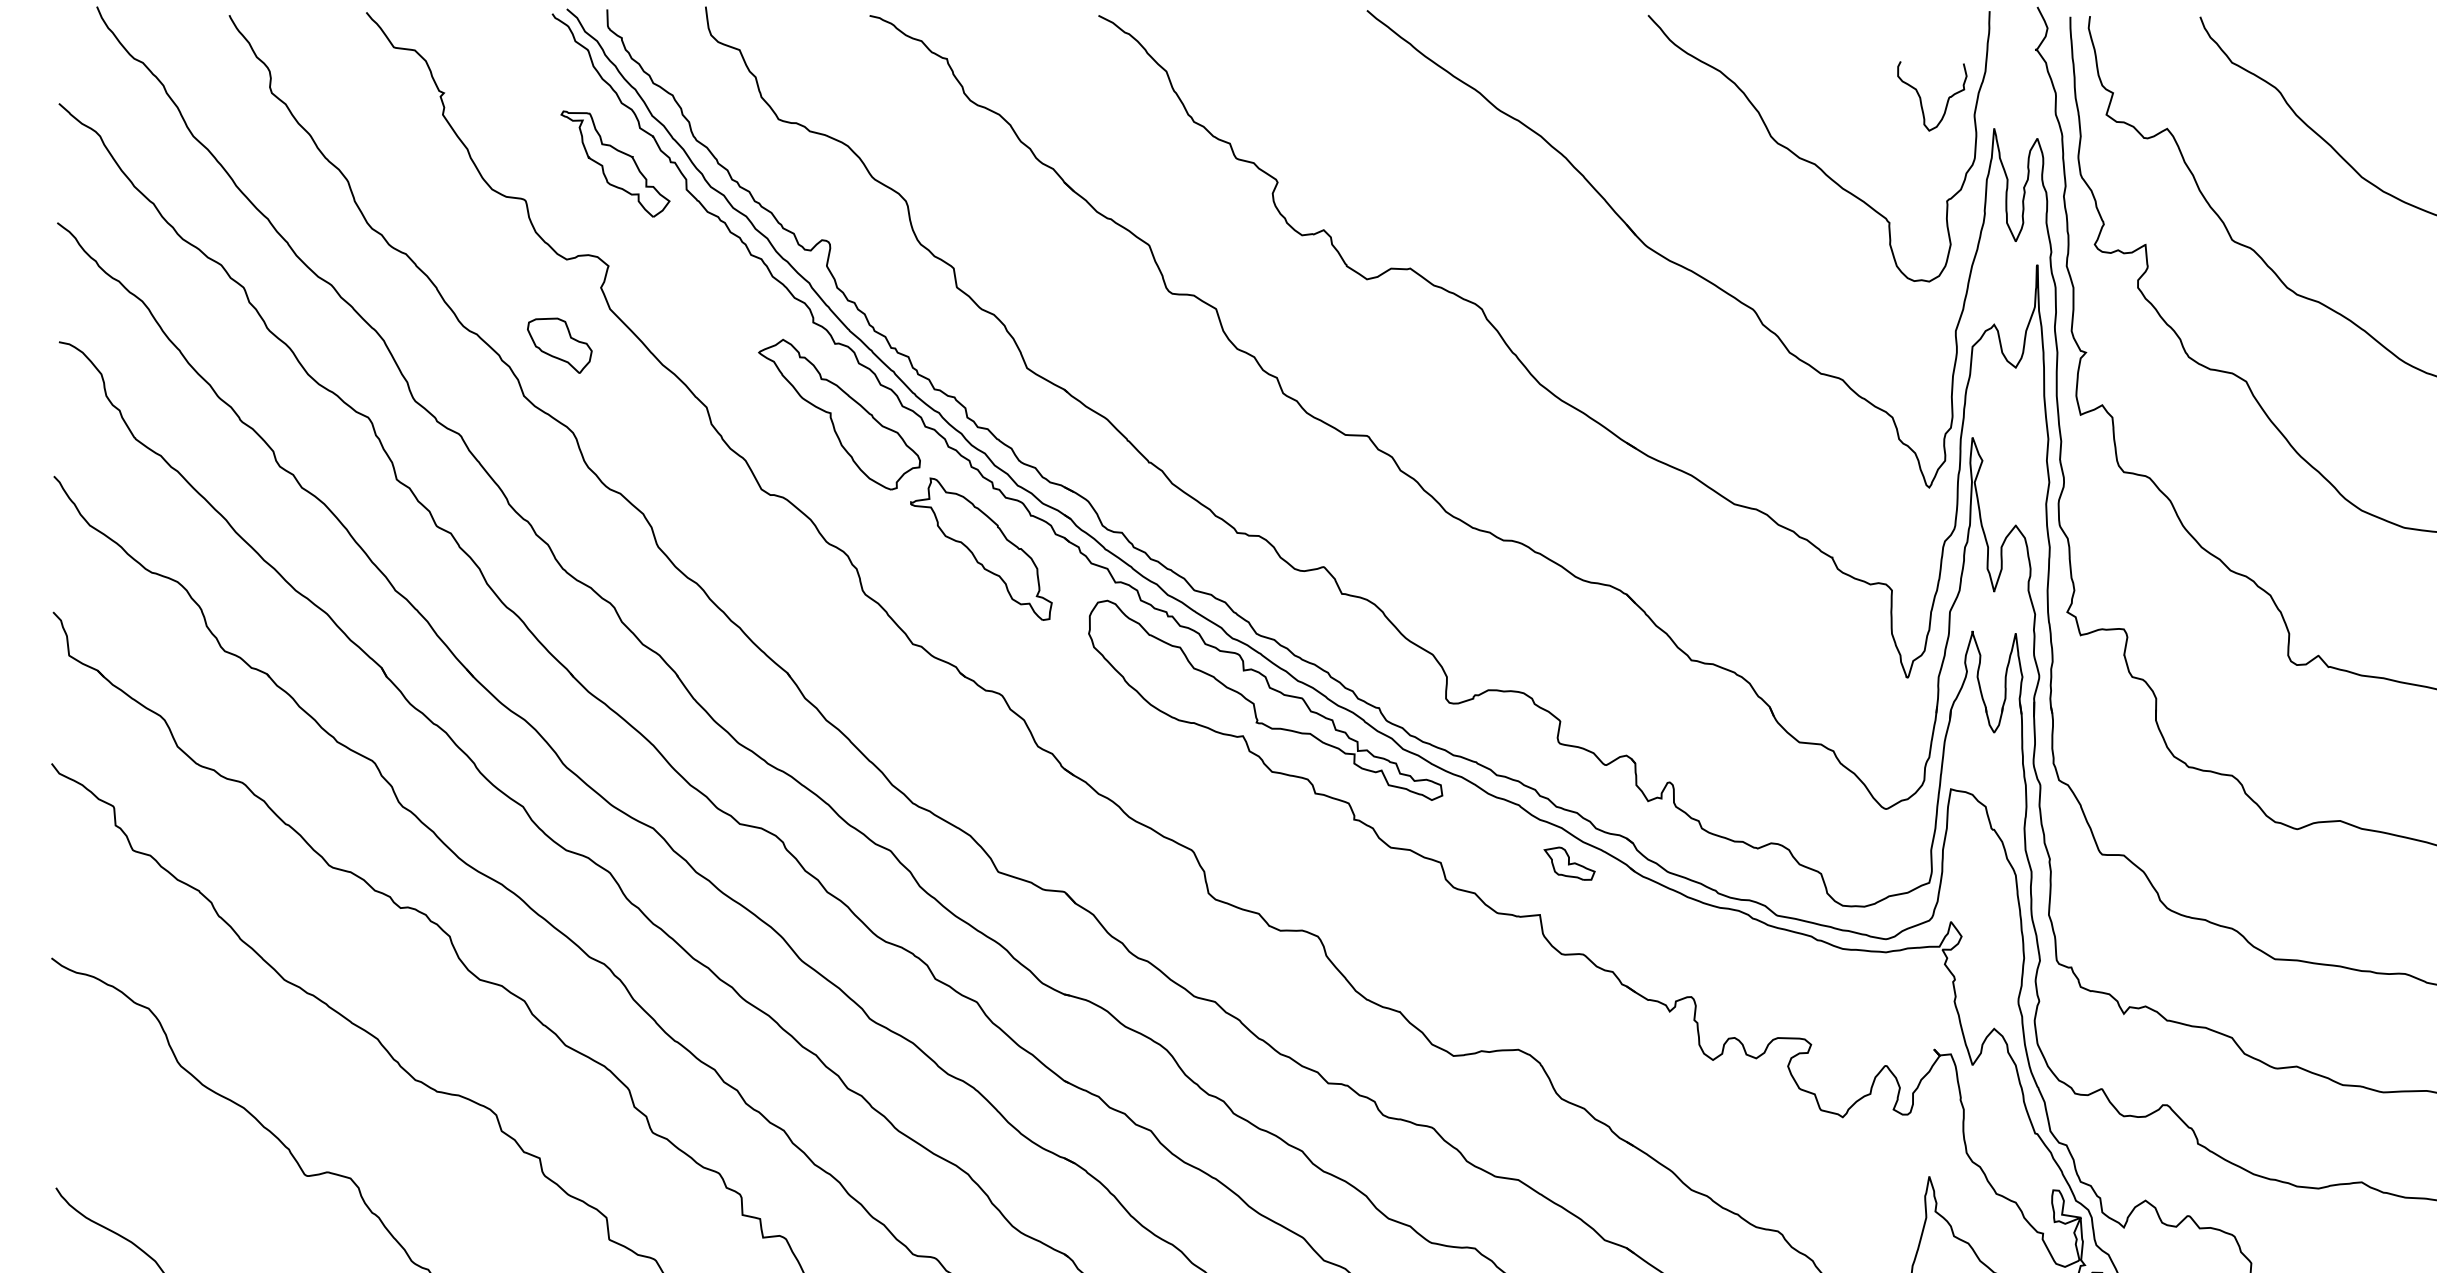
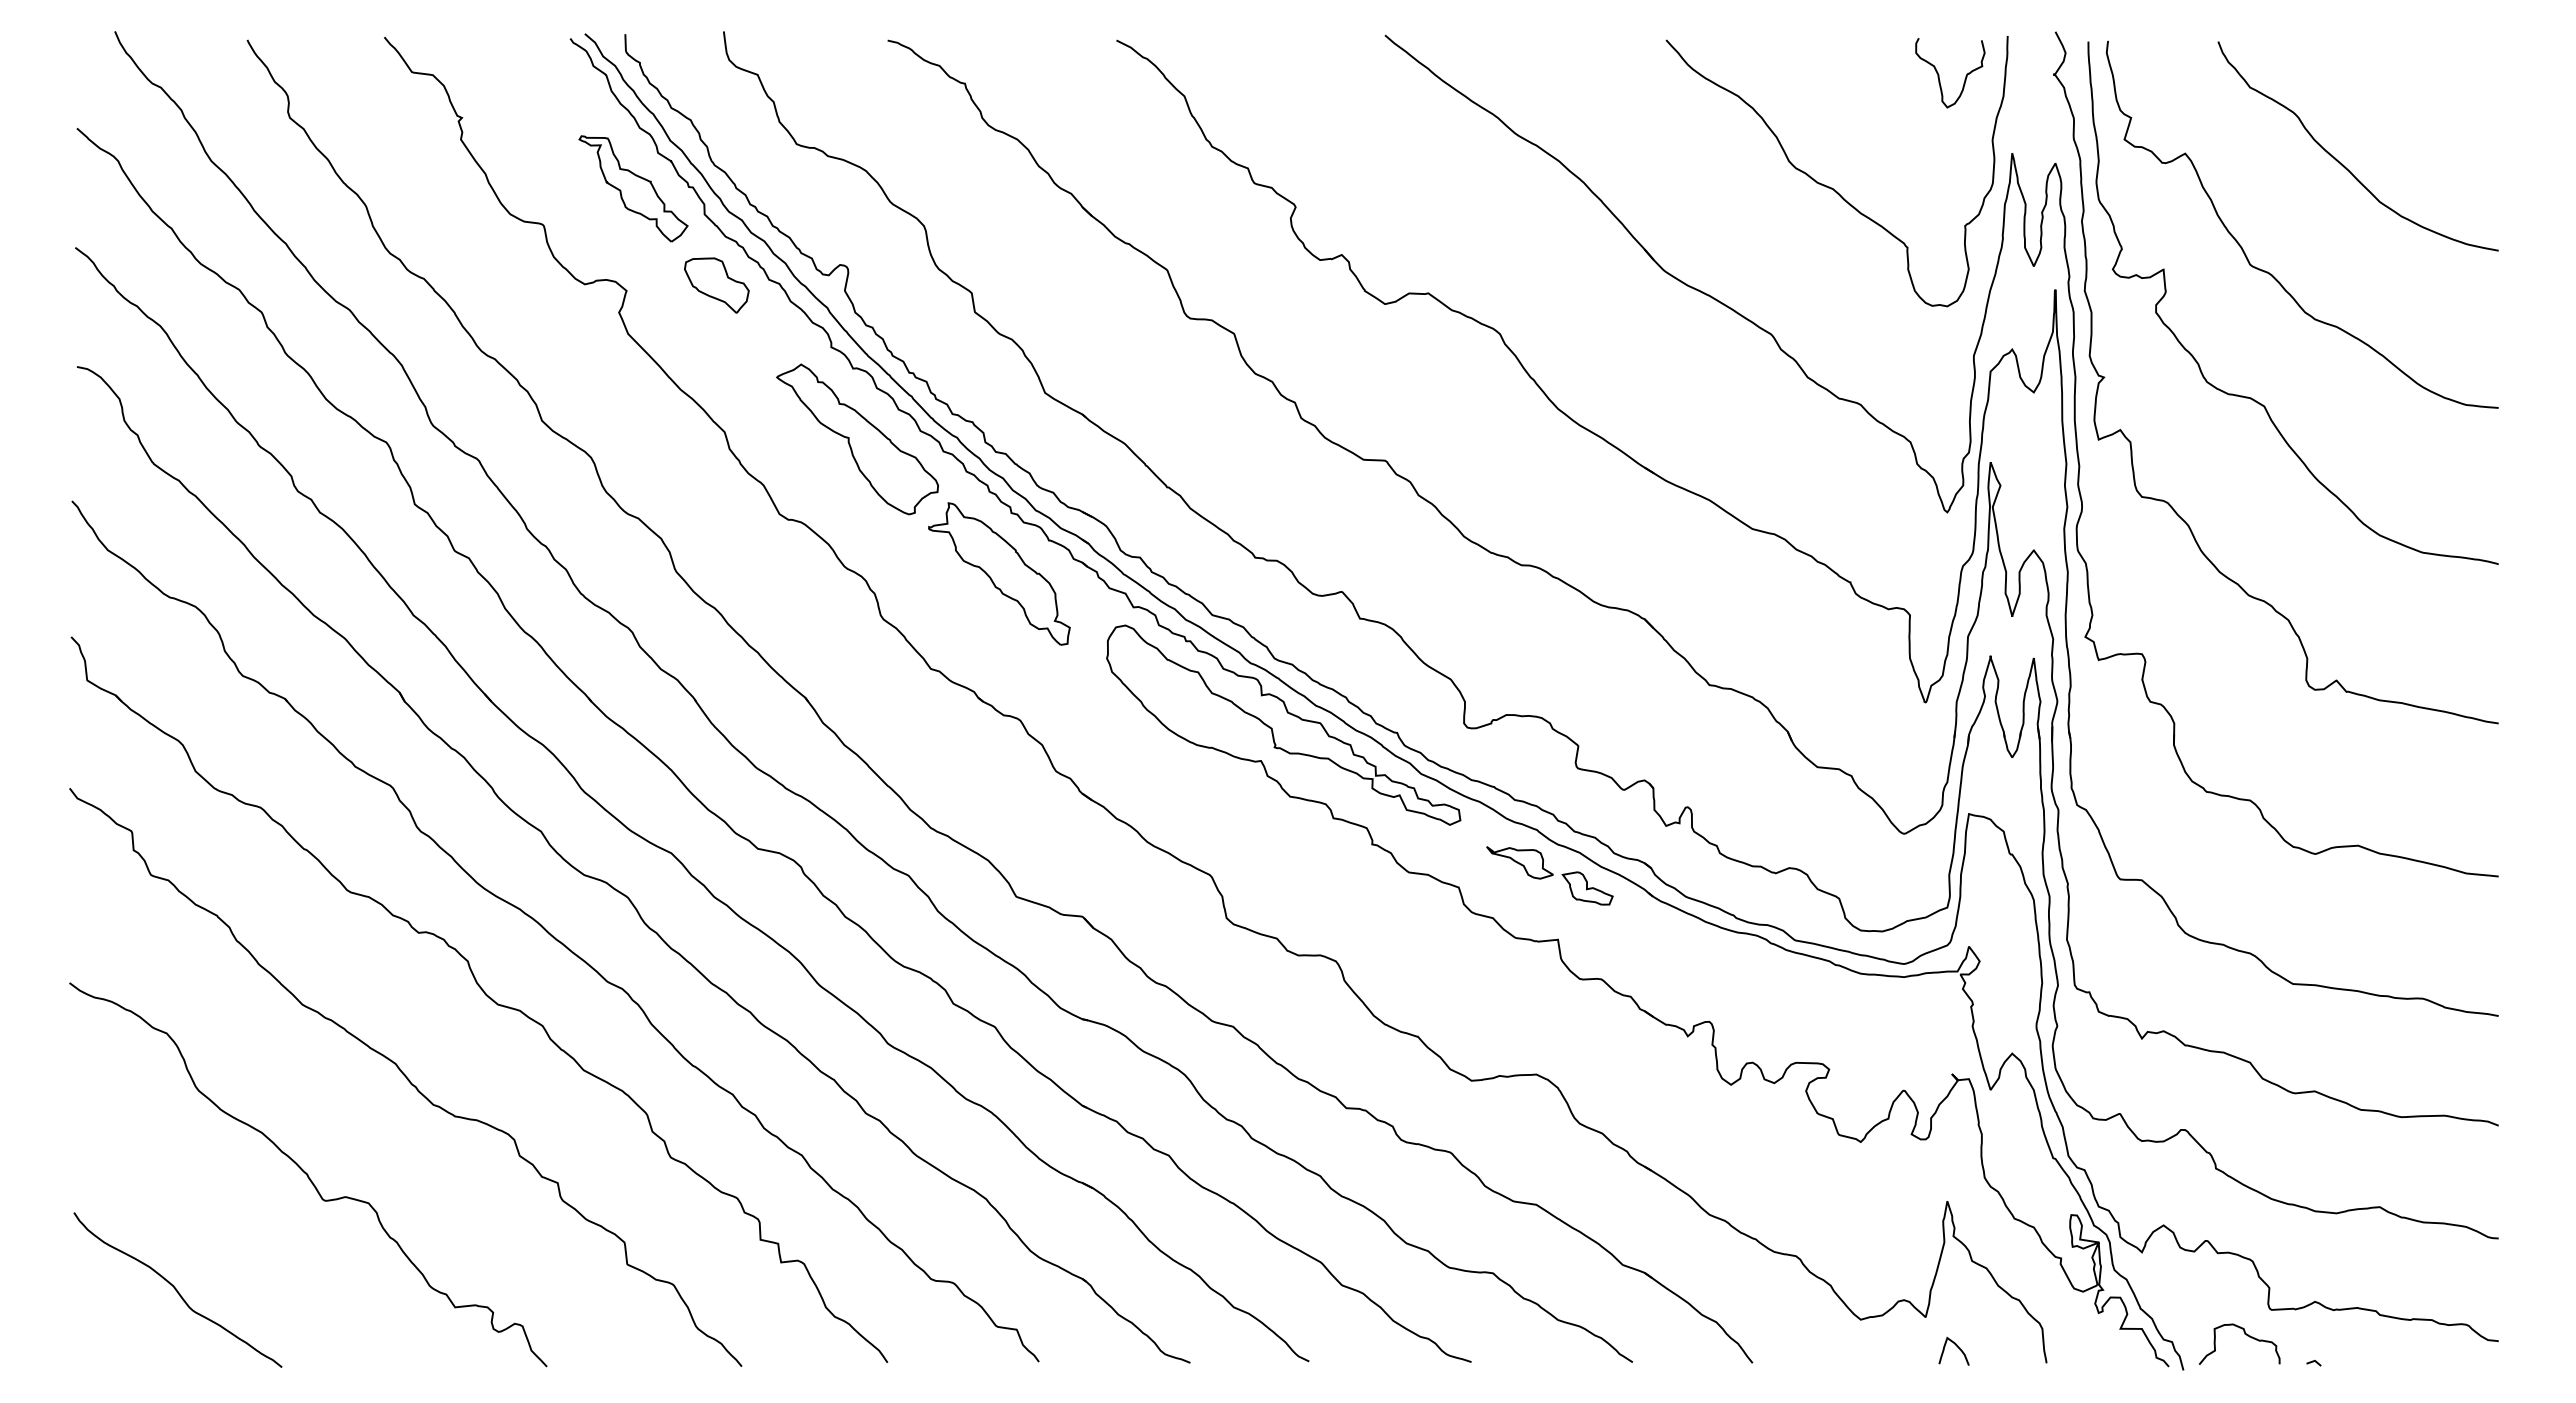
curve: (1921, 97) -> (1939, 74), moved
part: (559, 345) -> (716, 285), moved
part: (1501, 837) -> (1519, 862), added

